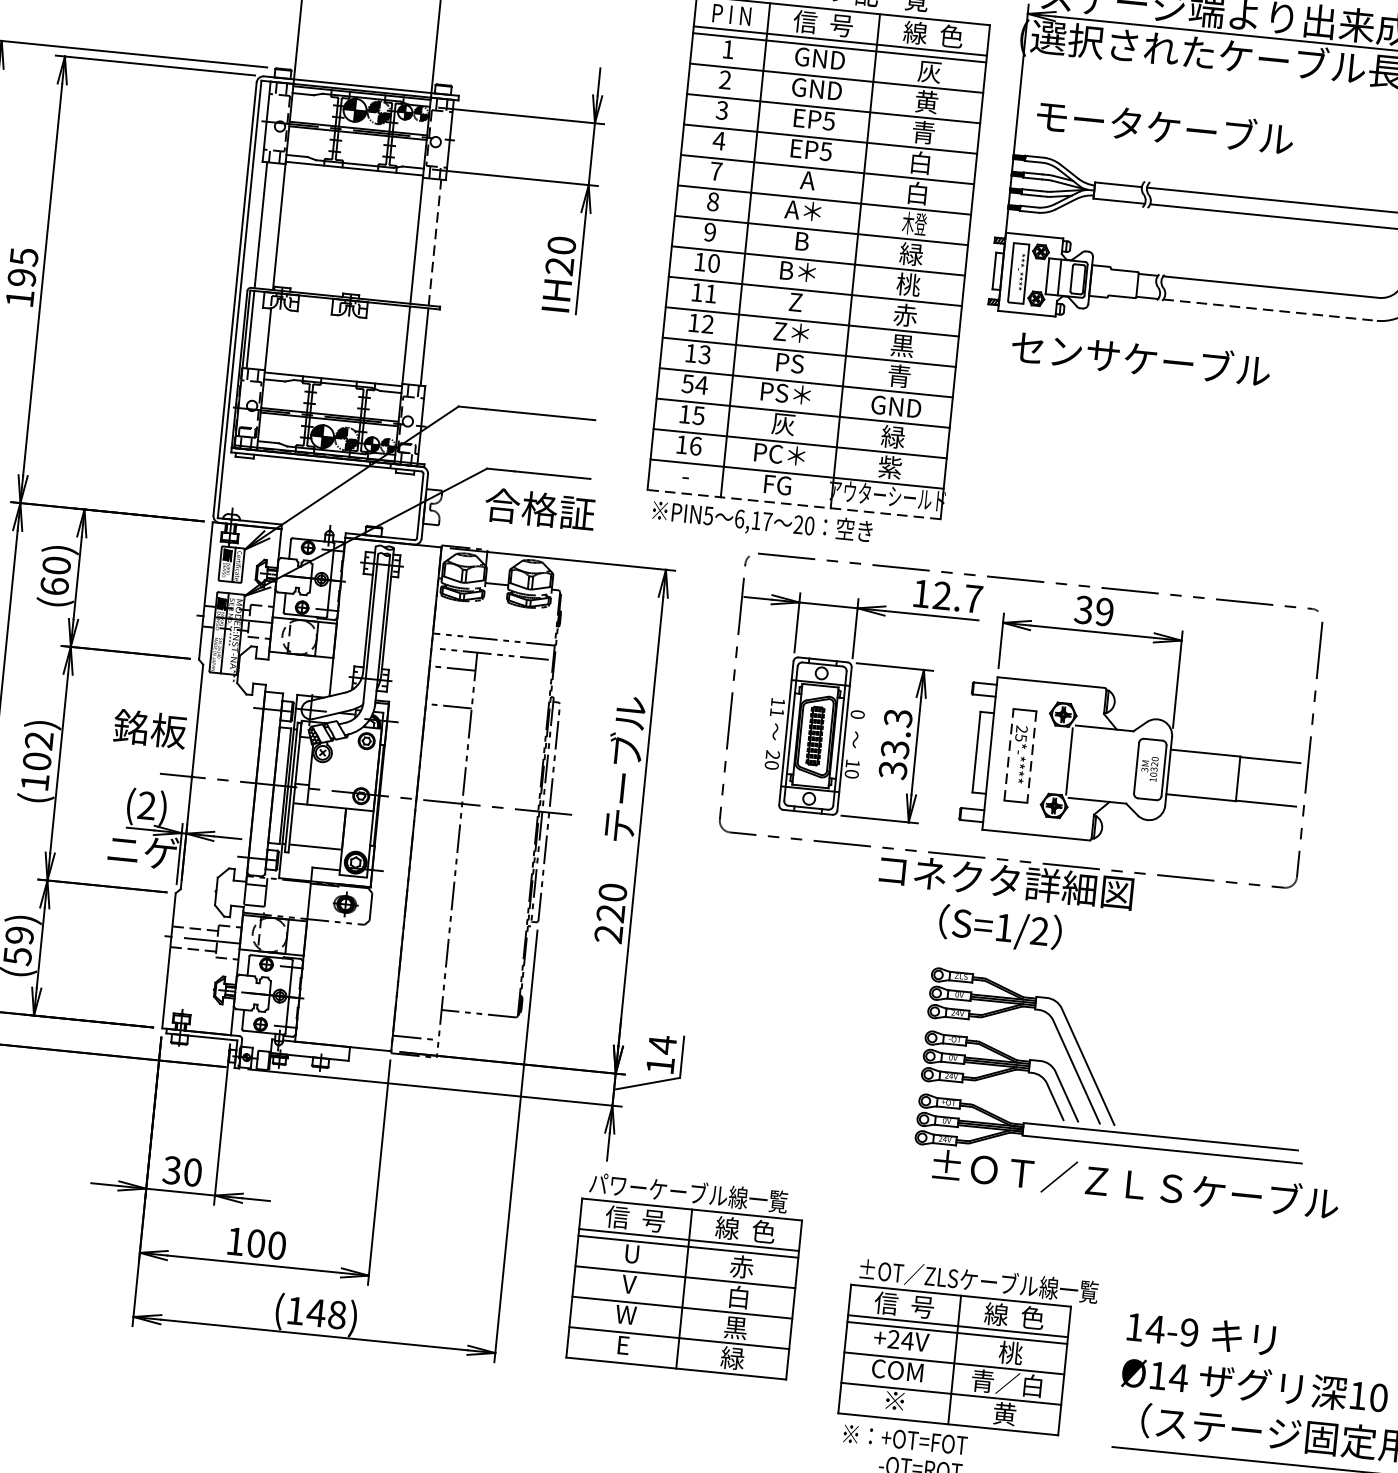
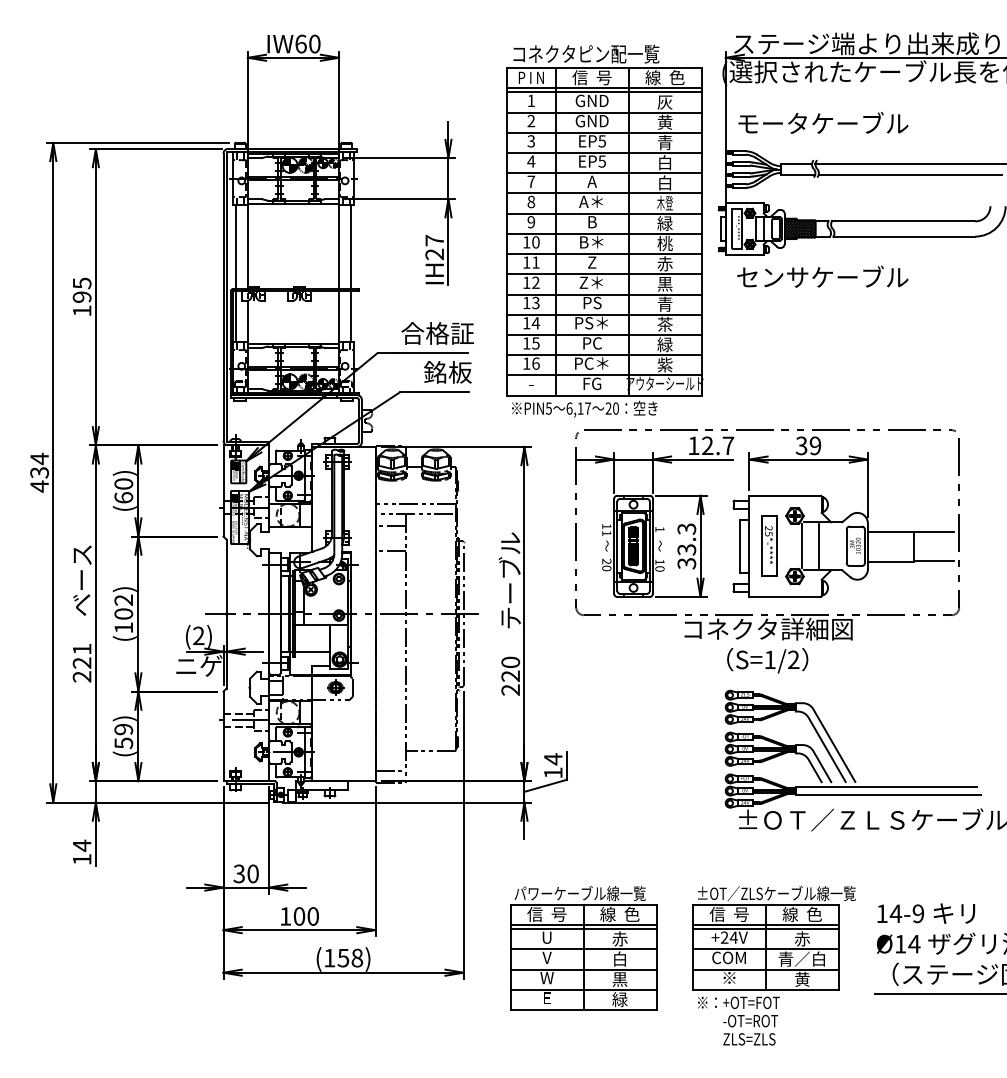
line: (435, 243) -> (351, 247), dashed -> solid
text: (561, 245) -> (434, 240), IH20 -> IH27
hatch: (1113, 282) -> (799, 228), added
line: (1270, 310) -> (904, 236), dashed -> solid
text: (687, 384) -> (526, 323), 54 -> 14
text: (895, 405) -> (664, 323), GND -> 茶
text: (784, 424) -> (592, 343), 灰 -> PC
line: (792, 504) -> (603, 395), dashed -> solid
text: (539, 509) -> (437, 333), moved
text: (857, 714) -> (659, 529), 0 -> 1
text: (149, 729) -> (447, 372), moved
line: (1008, 754) -> (761, 545), dashed -> solid
line: (1032, 758) -> (777, 546), dashed -> solid
line: (1094, 764) -> (818, 546), added
part: (685, 1275) -> (583, 948), moved
text: (316, 1313) -> (343, 958), (148) -> (158)
text: (1011, 1352) -> (802, 938), 桃 -> 赤

